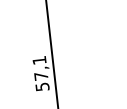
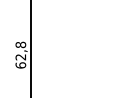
text: (40, 72) -> (20, 54), 57,1 -> 62,8

